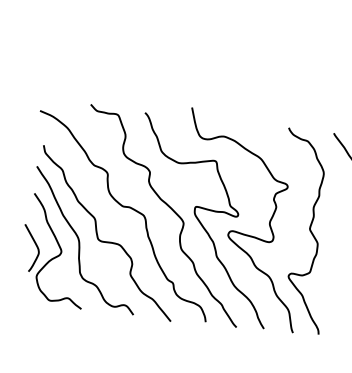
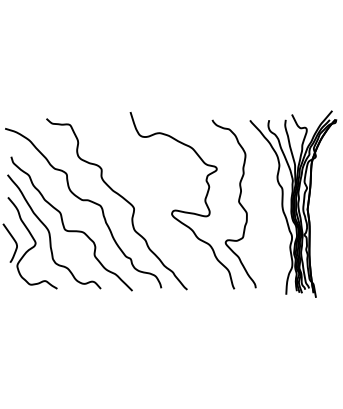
curve: (201, 221) -> (148, 205), removed

